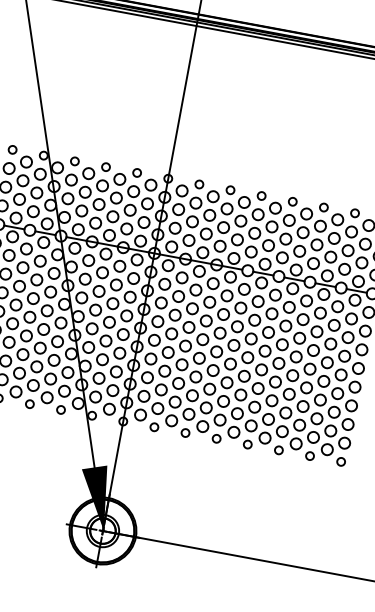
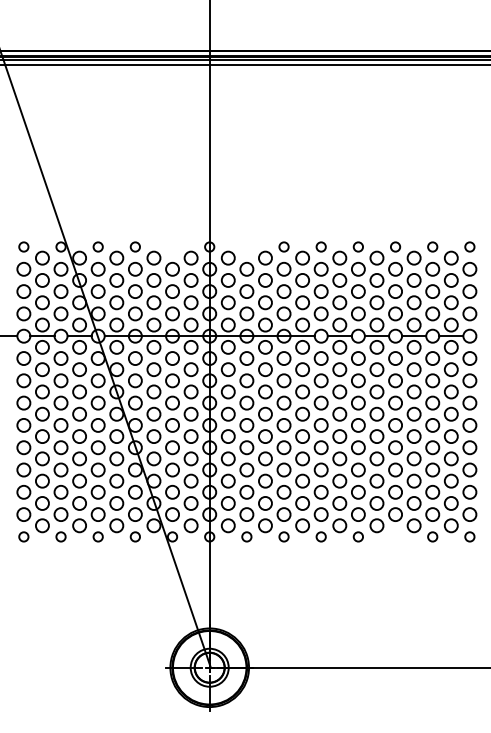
circle: (137, 172) -> (172, 246), removed
circle: (199, 183) -> (246, 246), removed
circle: (278, 449) -> (395, 536), removed
fill: (93, 496) -> (191, 629), removed

